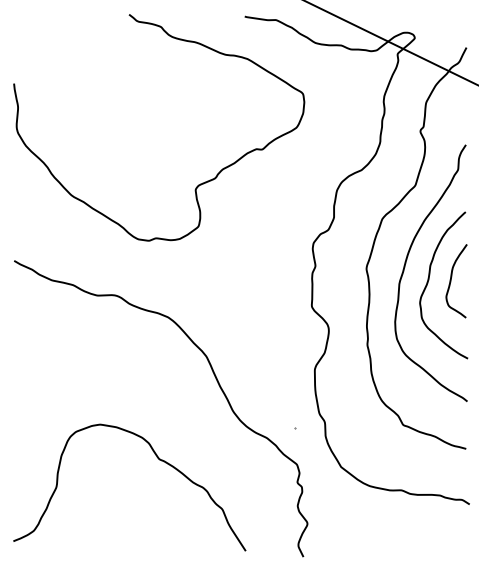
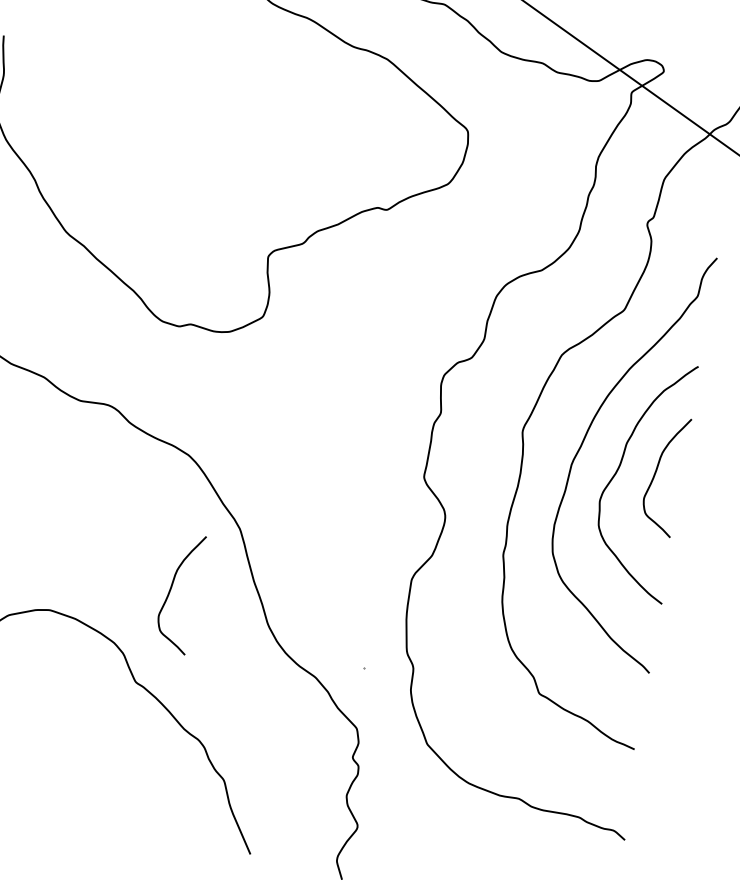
curve: (171, 401) -> (171, 592), added

